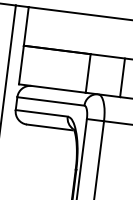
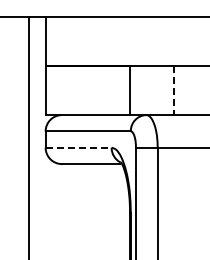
line: (122, 78) -> (174, 91), solid -> dashed
line: (41, 113) -> (78, 147), solid -> dashed

